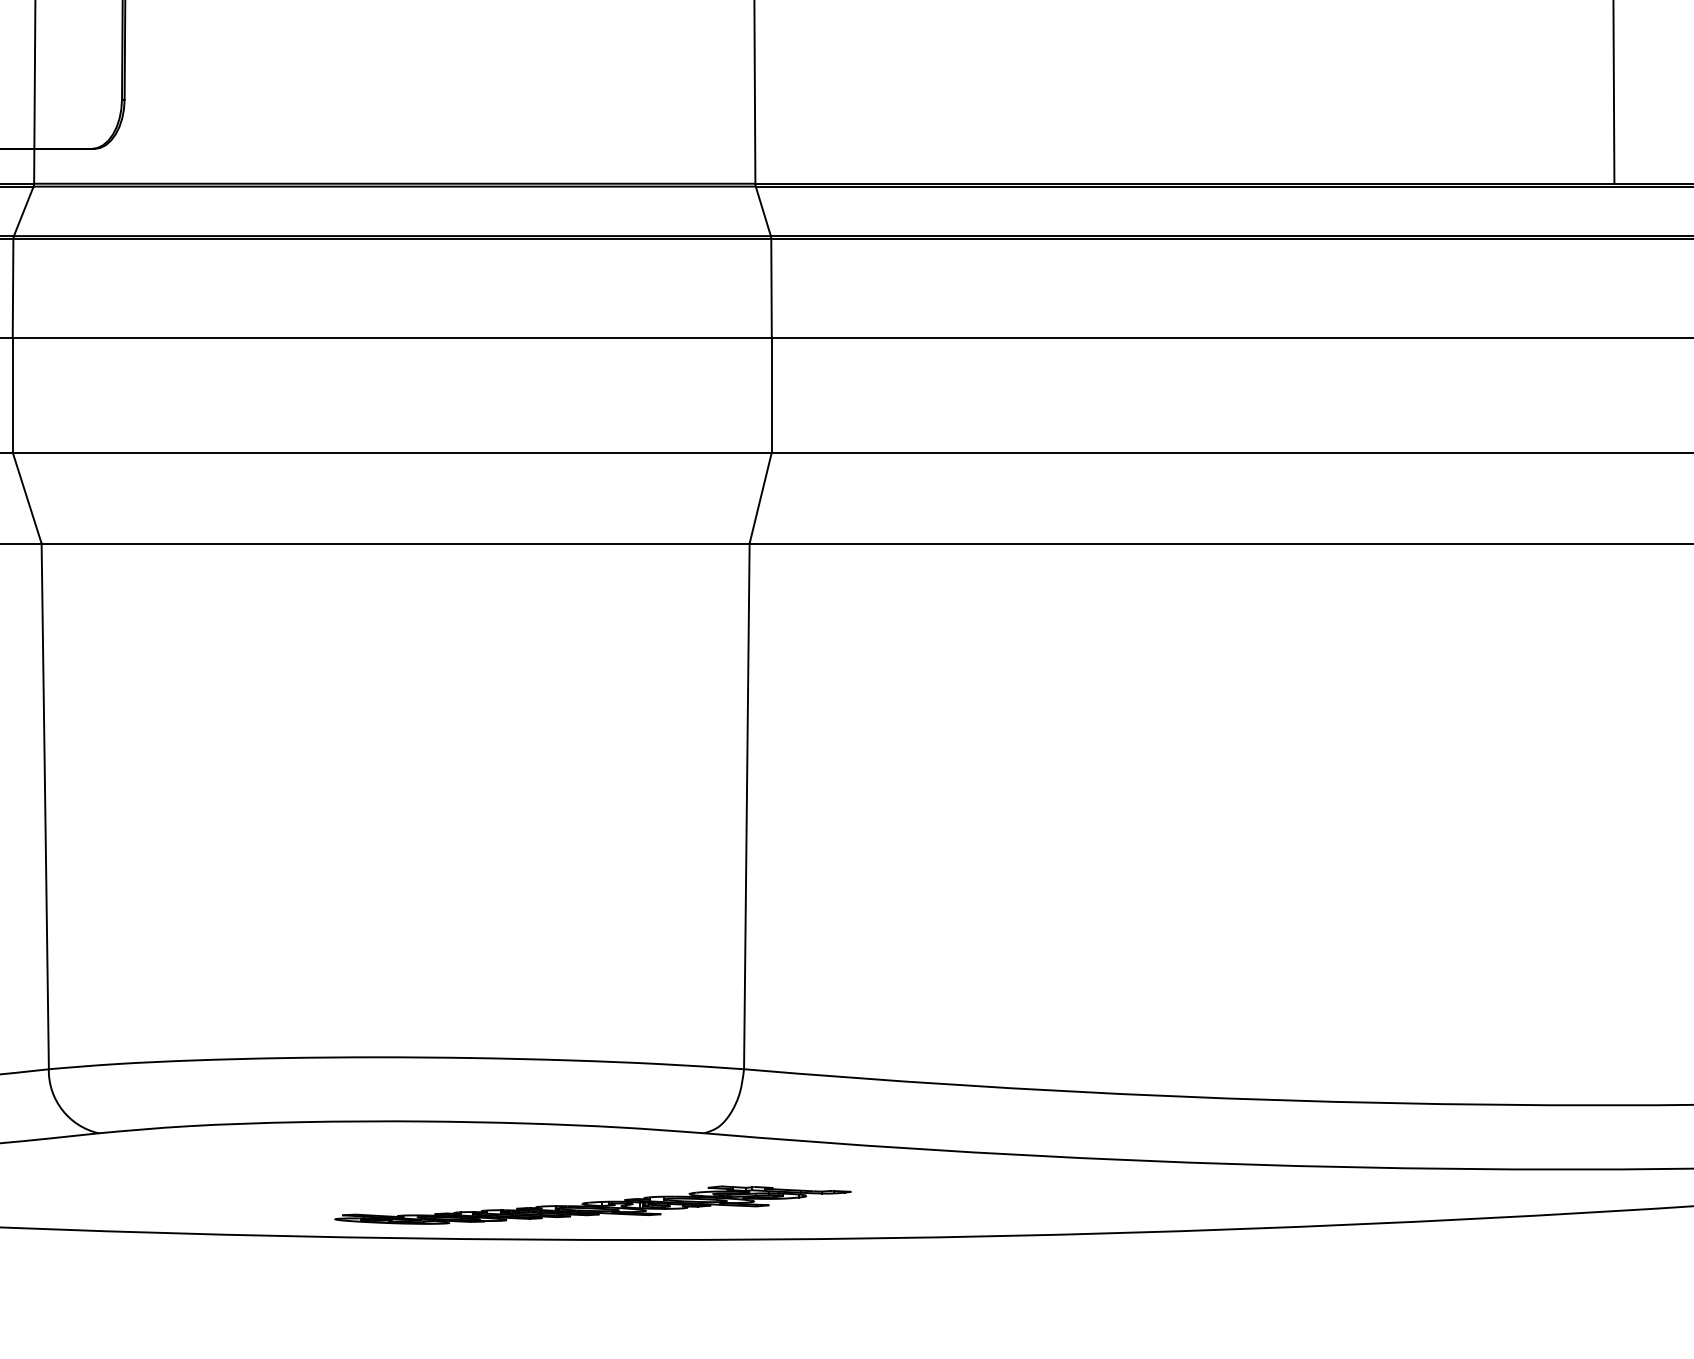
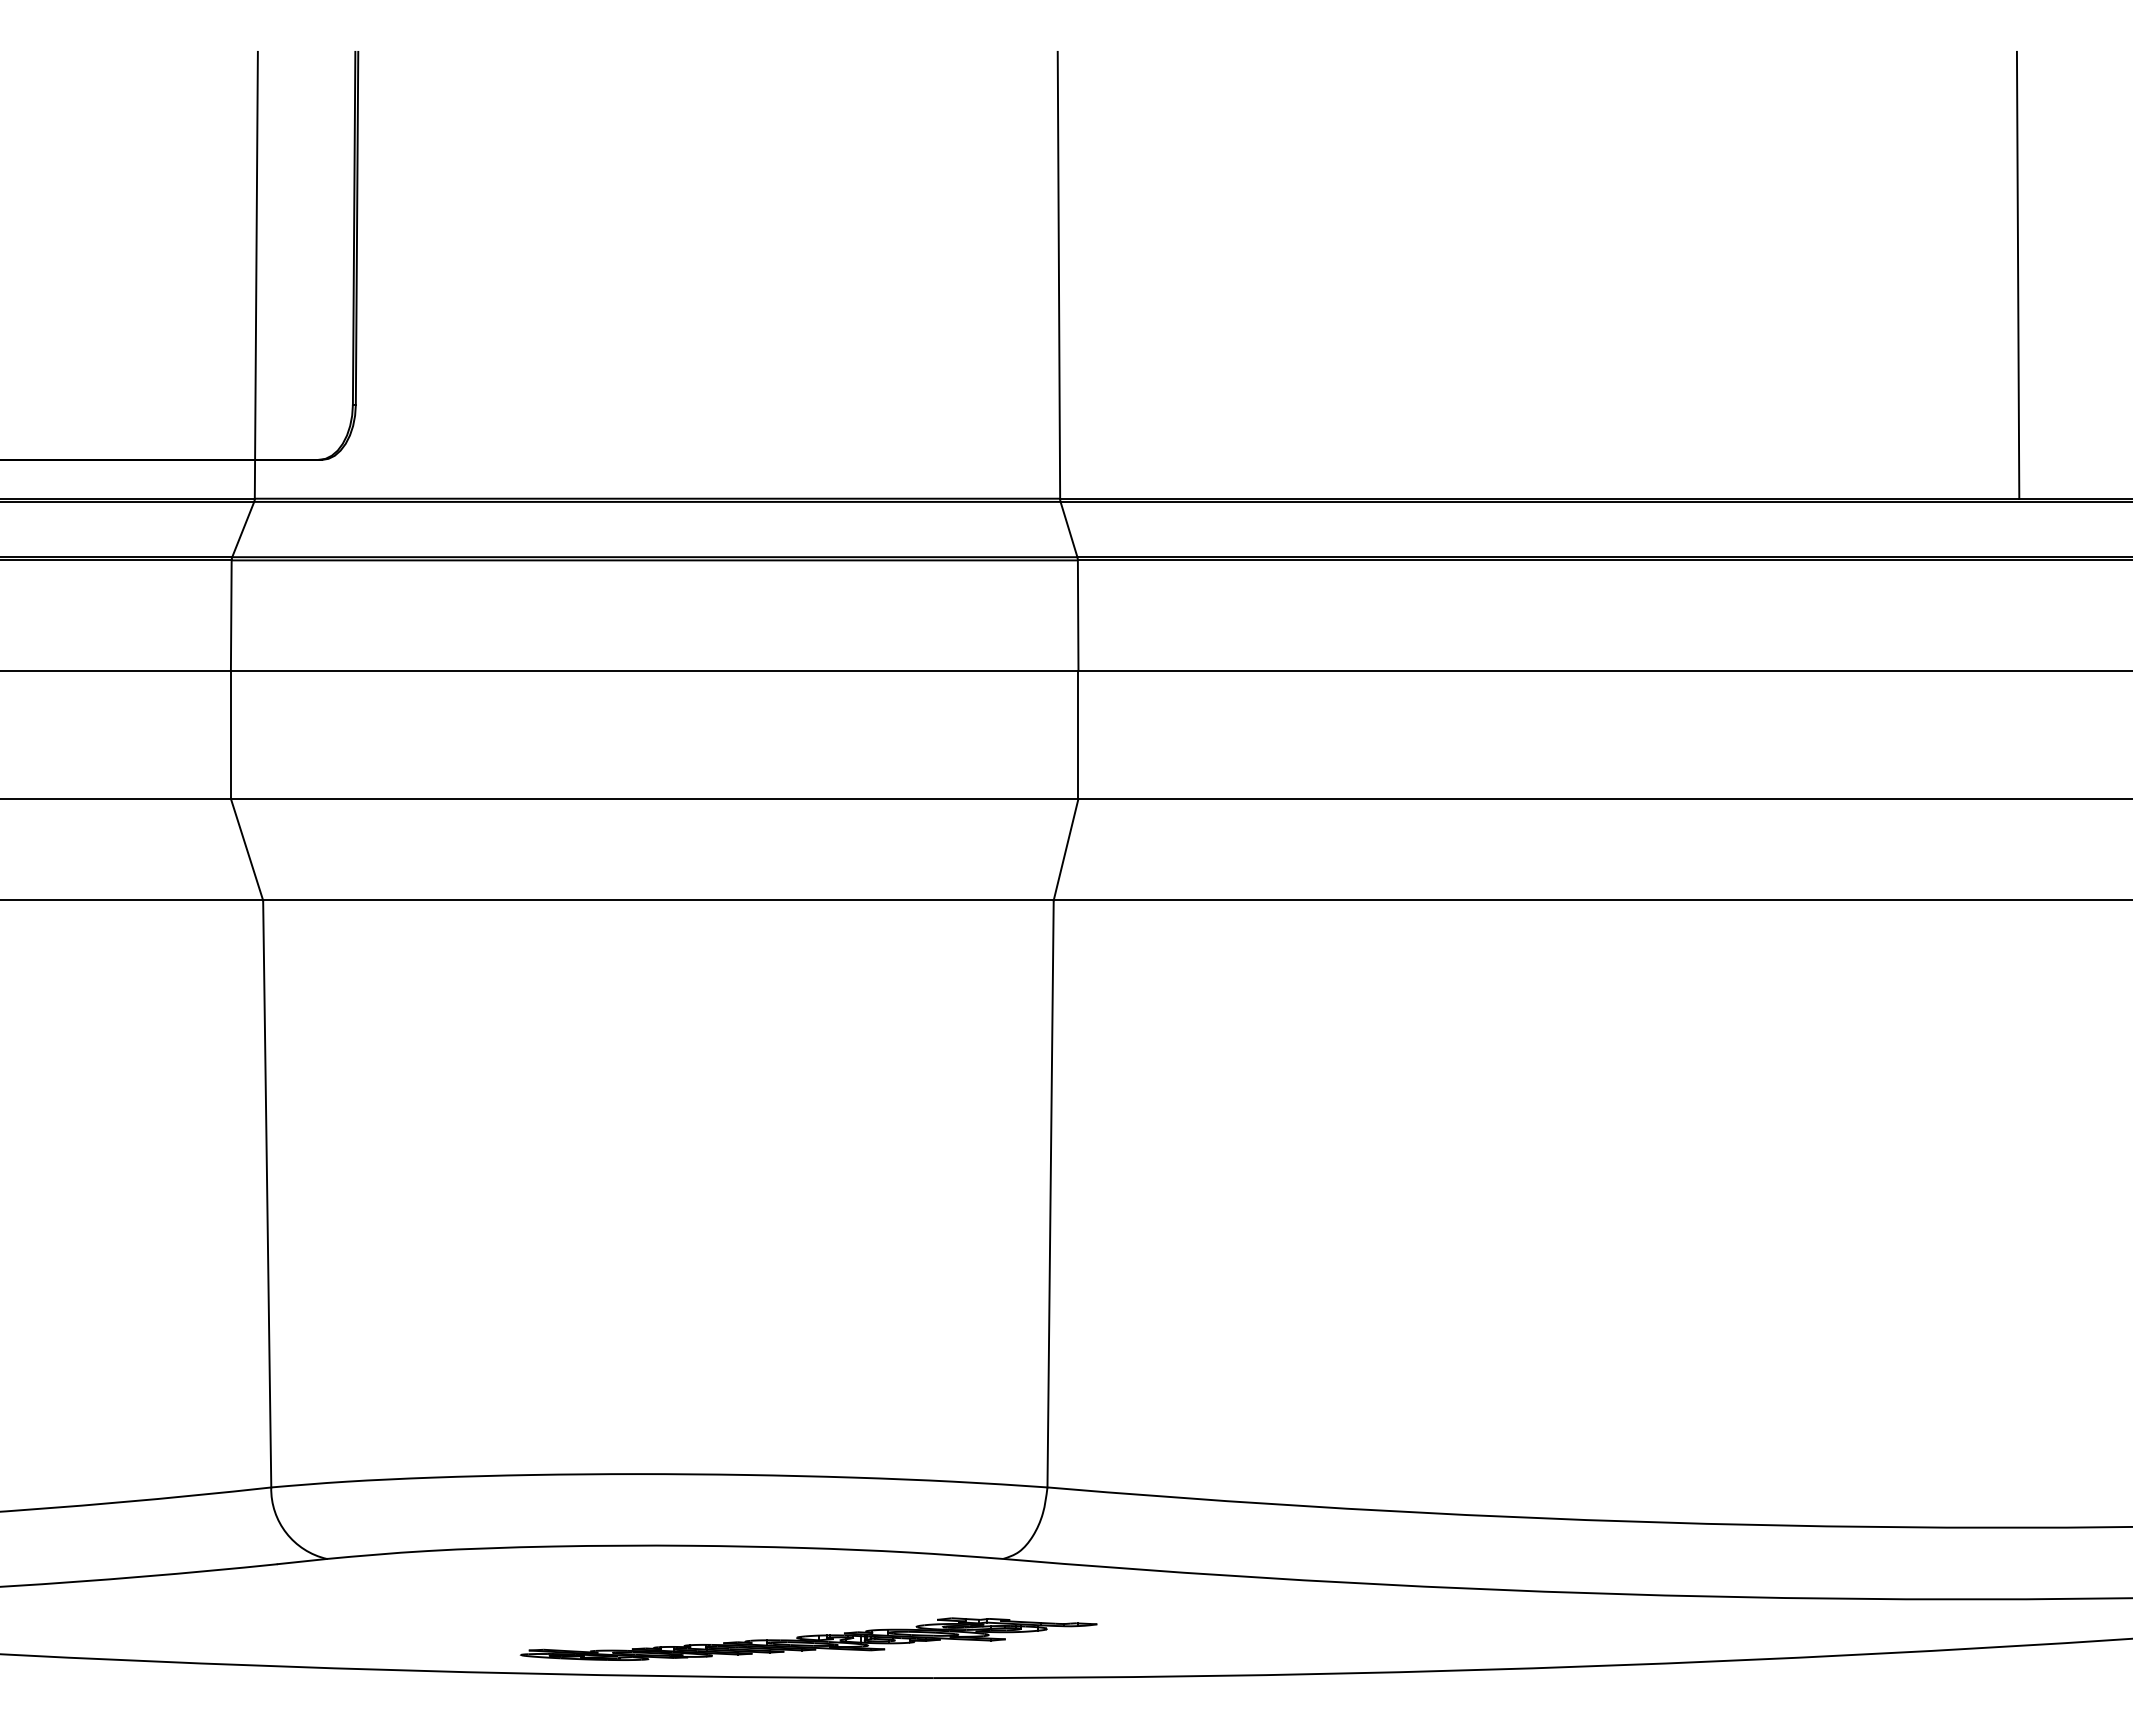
part: (592, 1204) -> (808, 1638), moved

